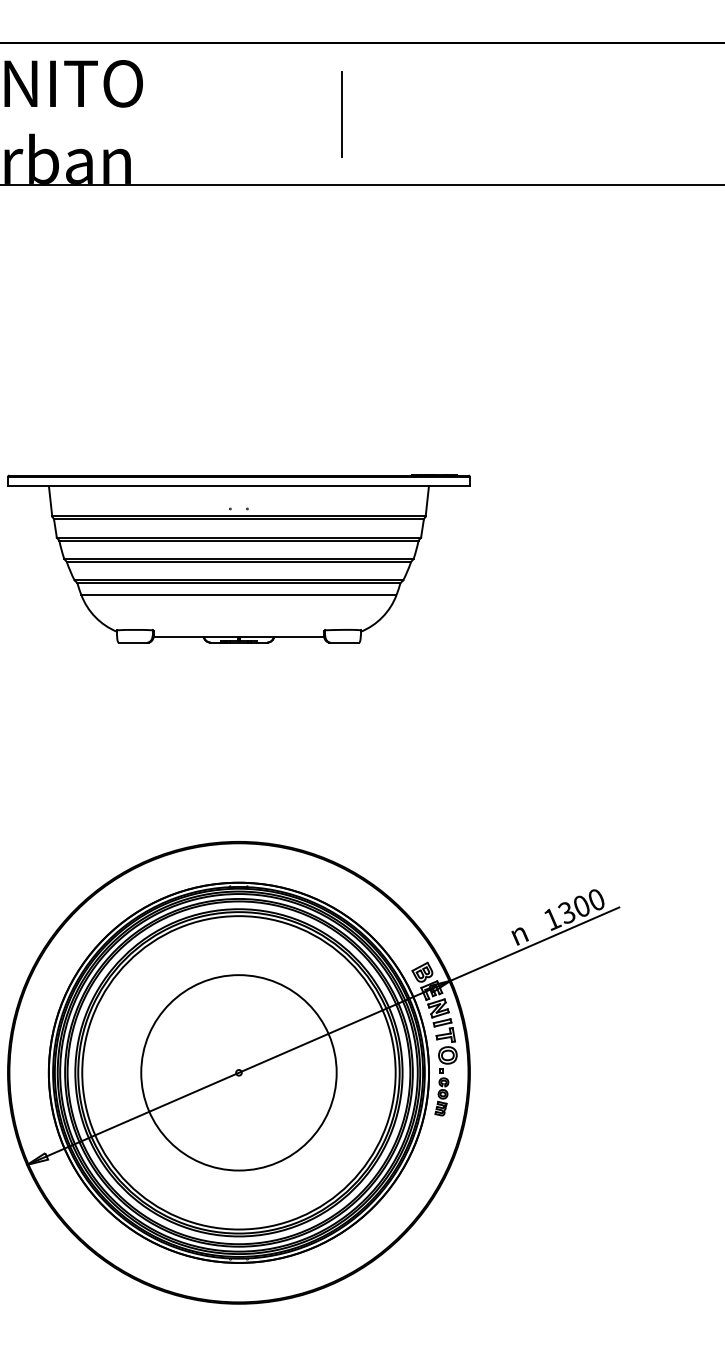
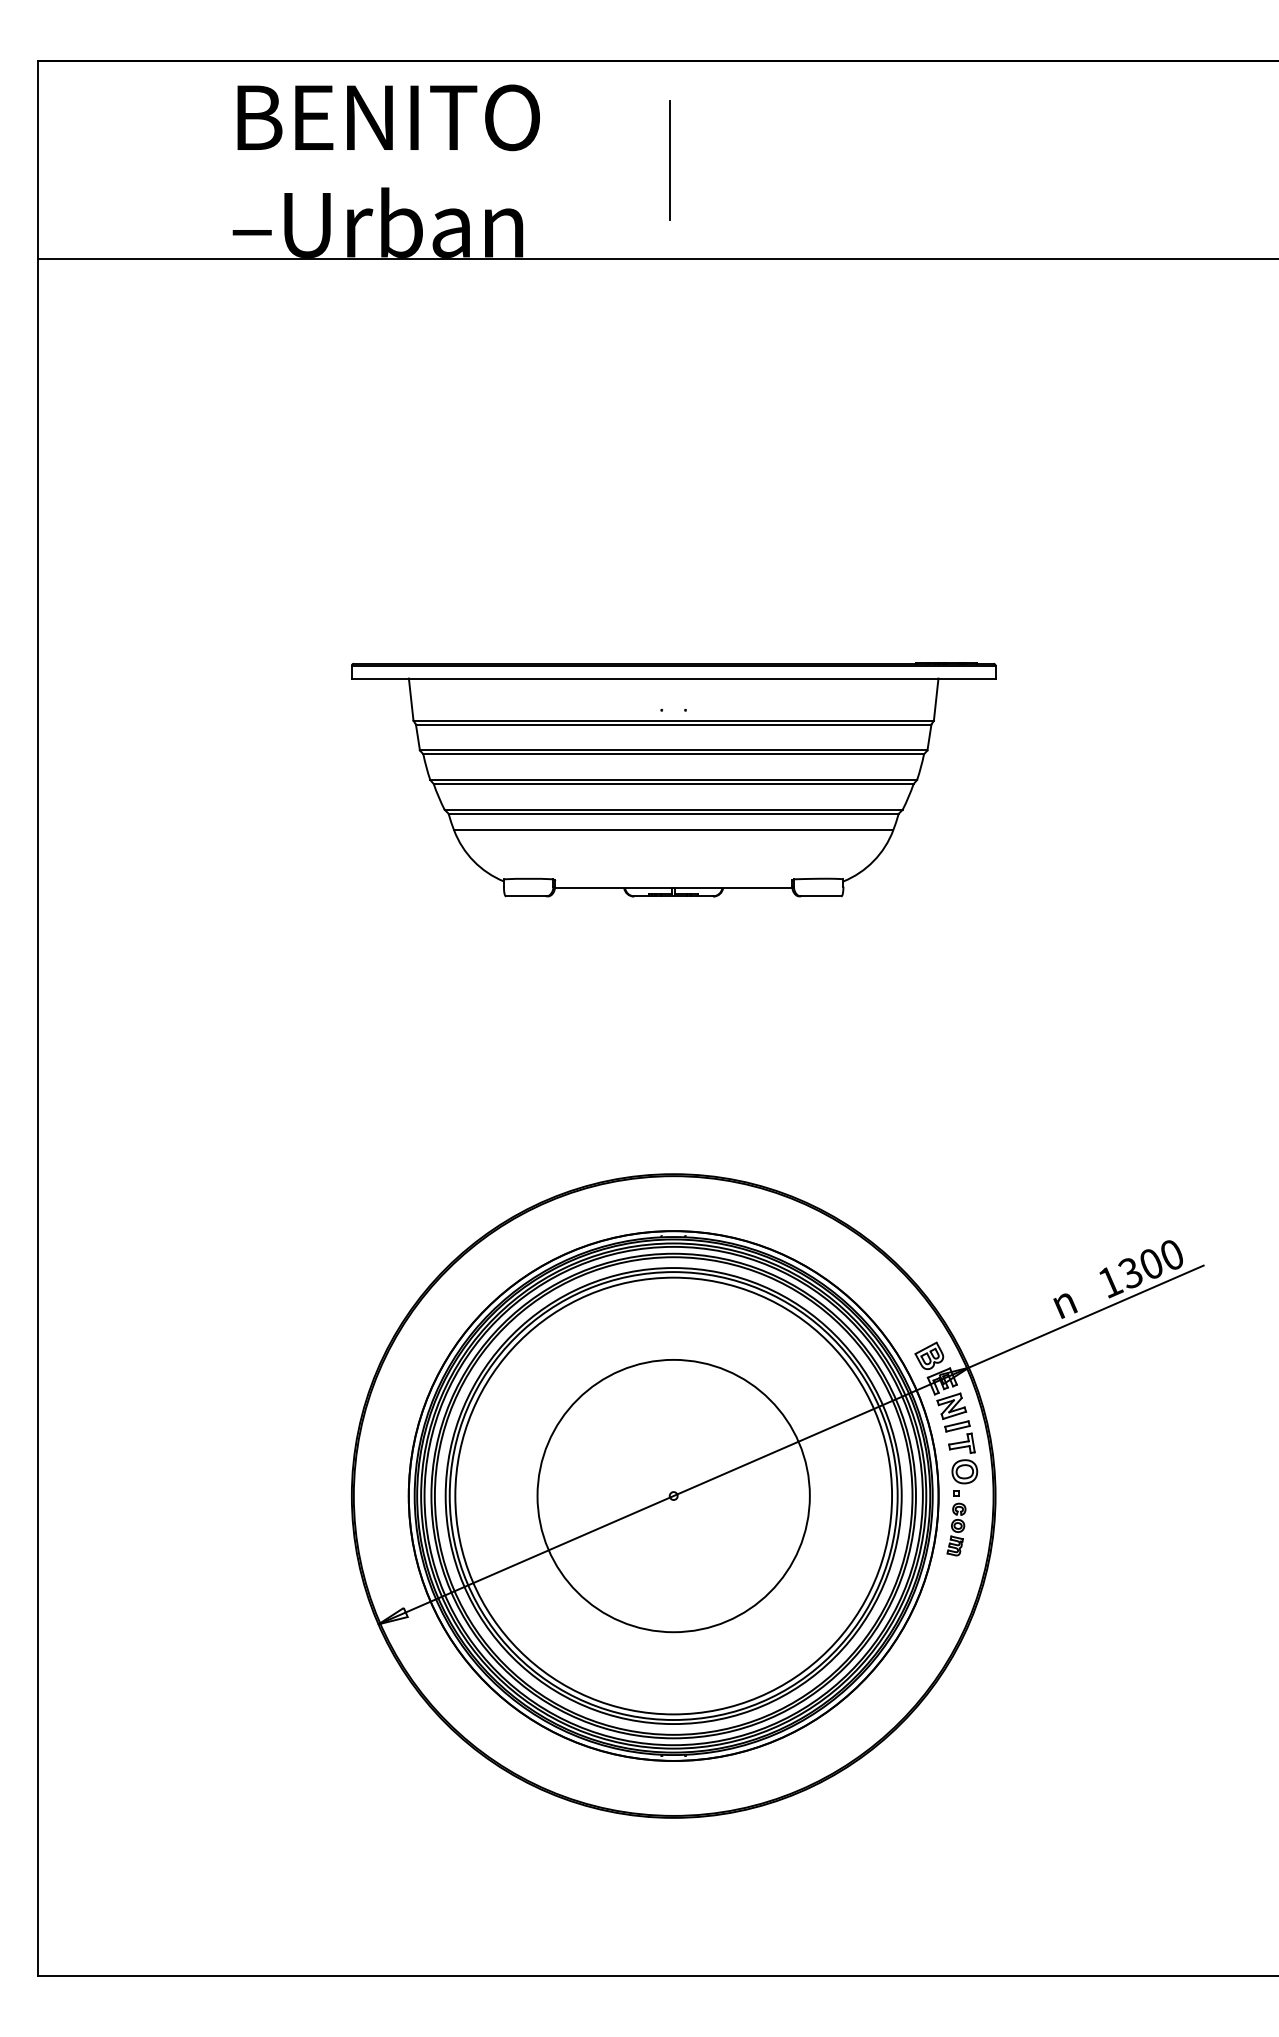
line: (341, 114) -> (669, 160), moved

